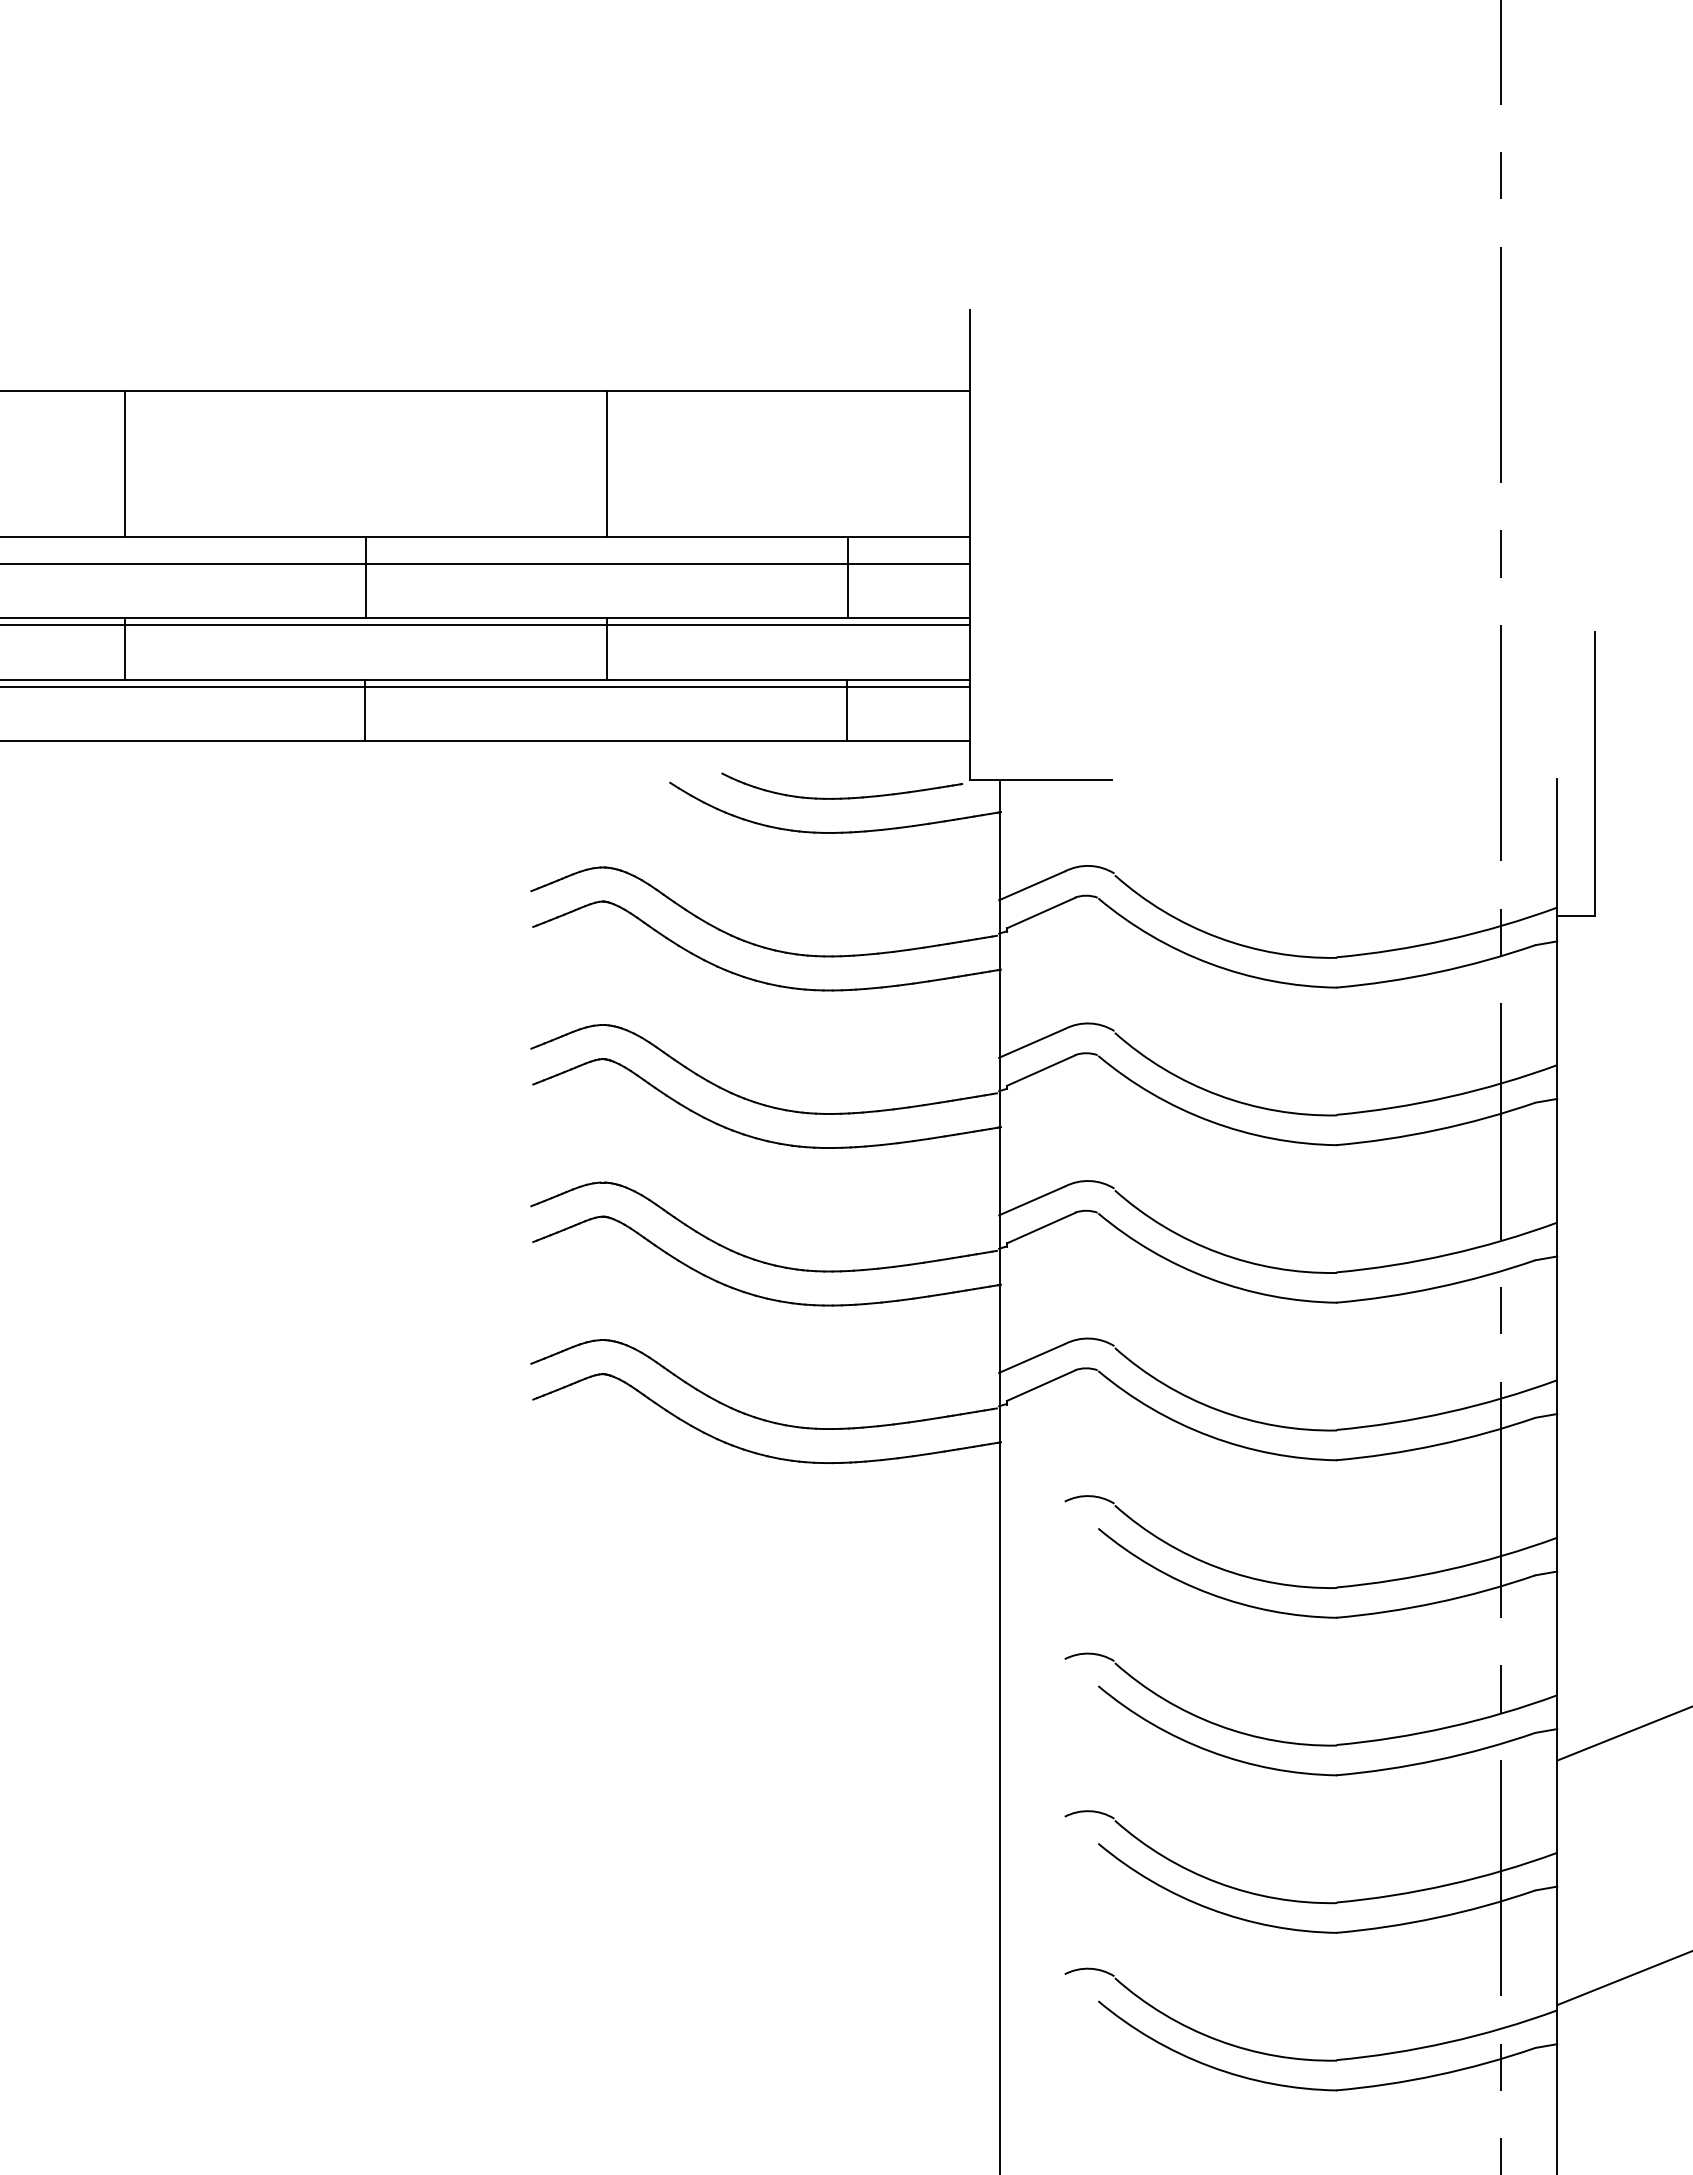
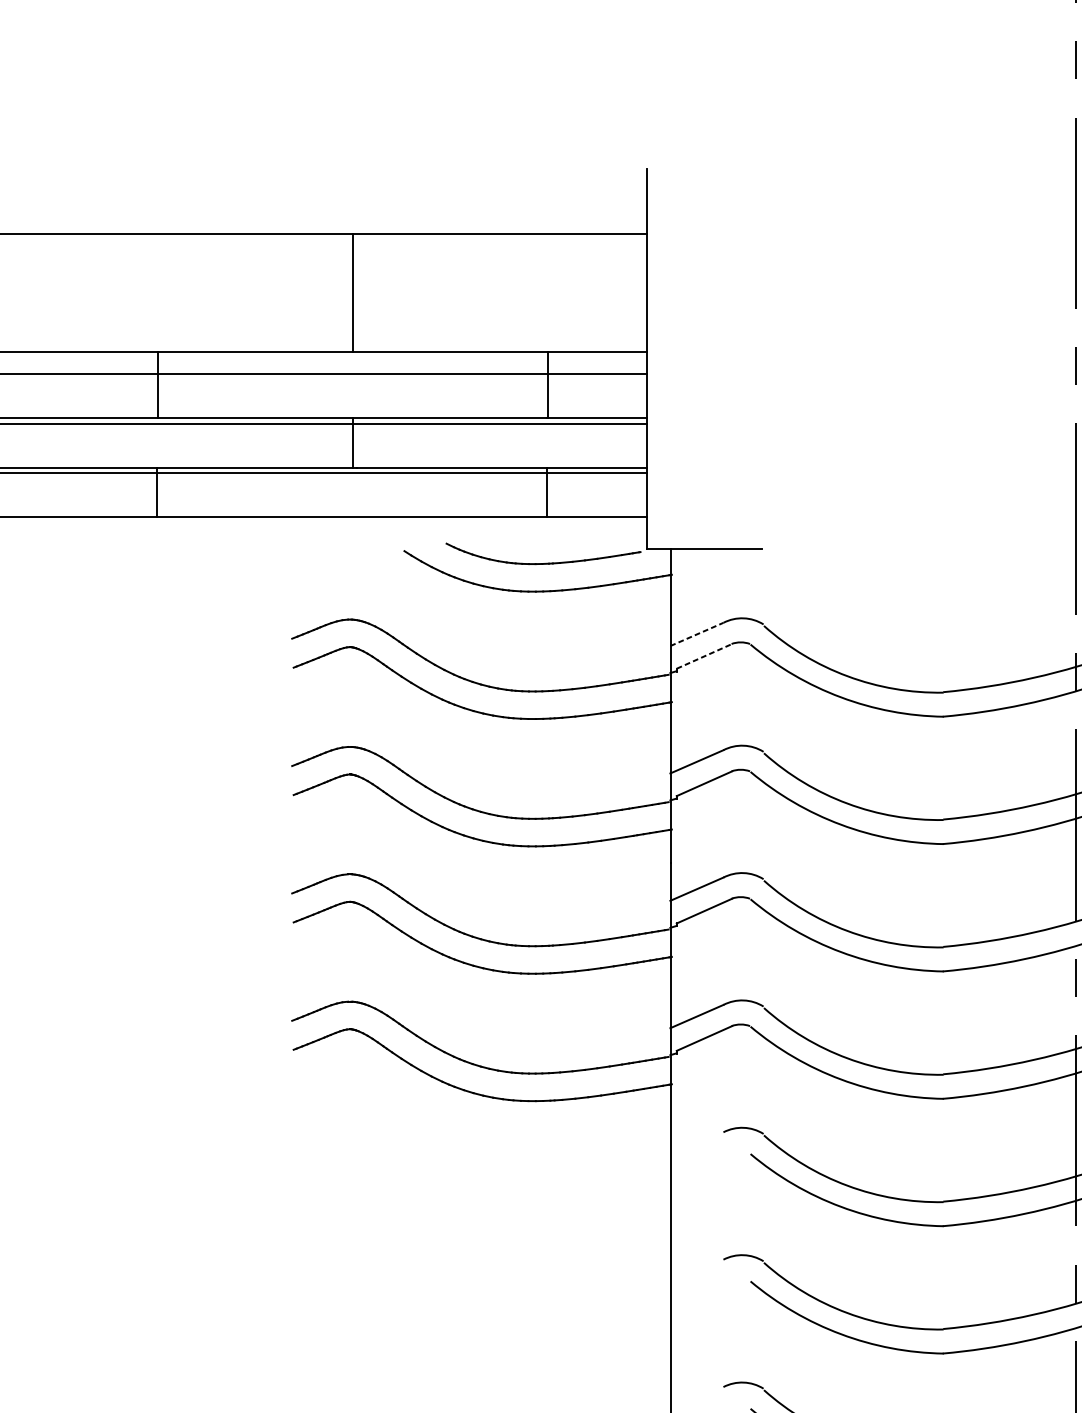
line: (1031, 885) -> (696, 634), solid -> dashed
line: (1041, 912) -> (704, 655), solid -> dashed

